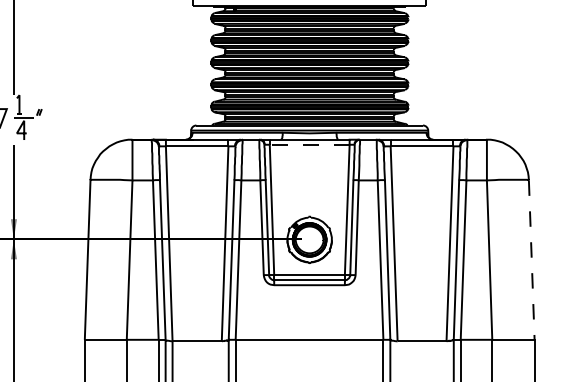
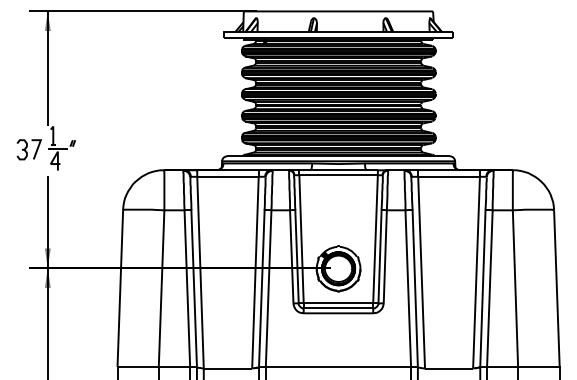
line: (309, 145) -> (338, 175), dashed -> solid
line: (531, 260) -> (556, 289), dashed -> solid

